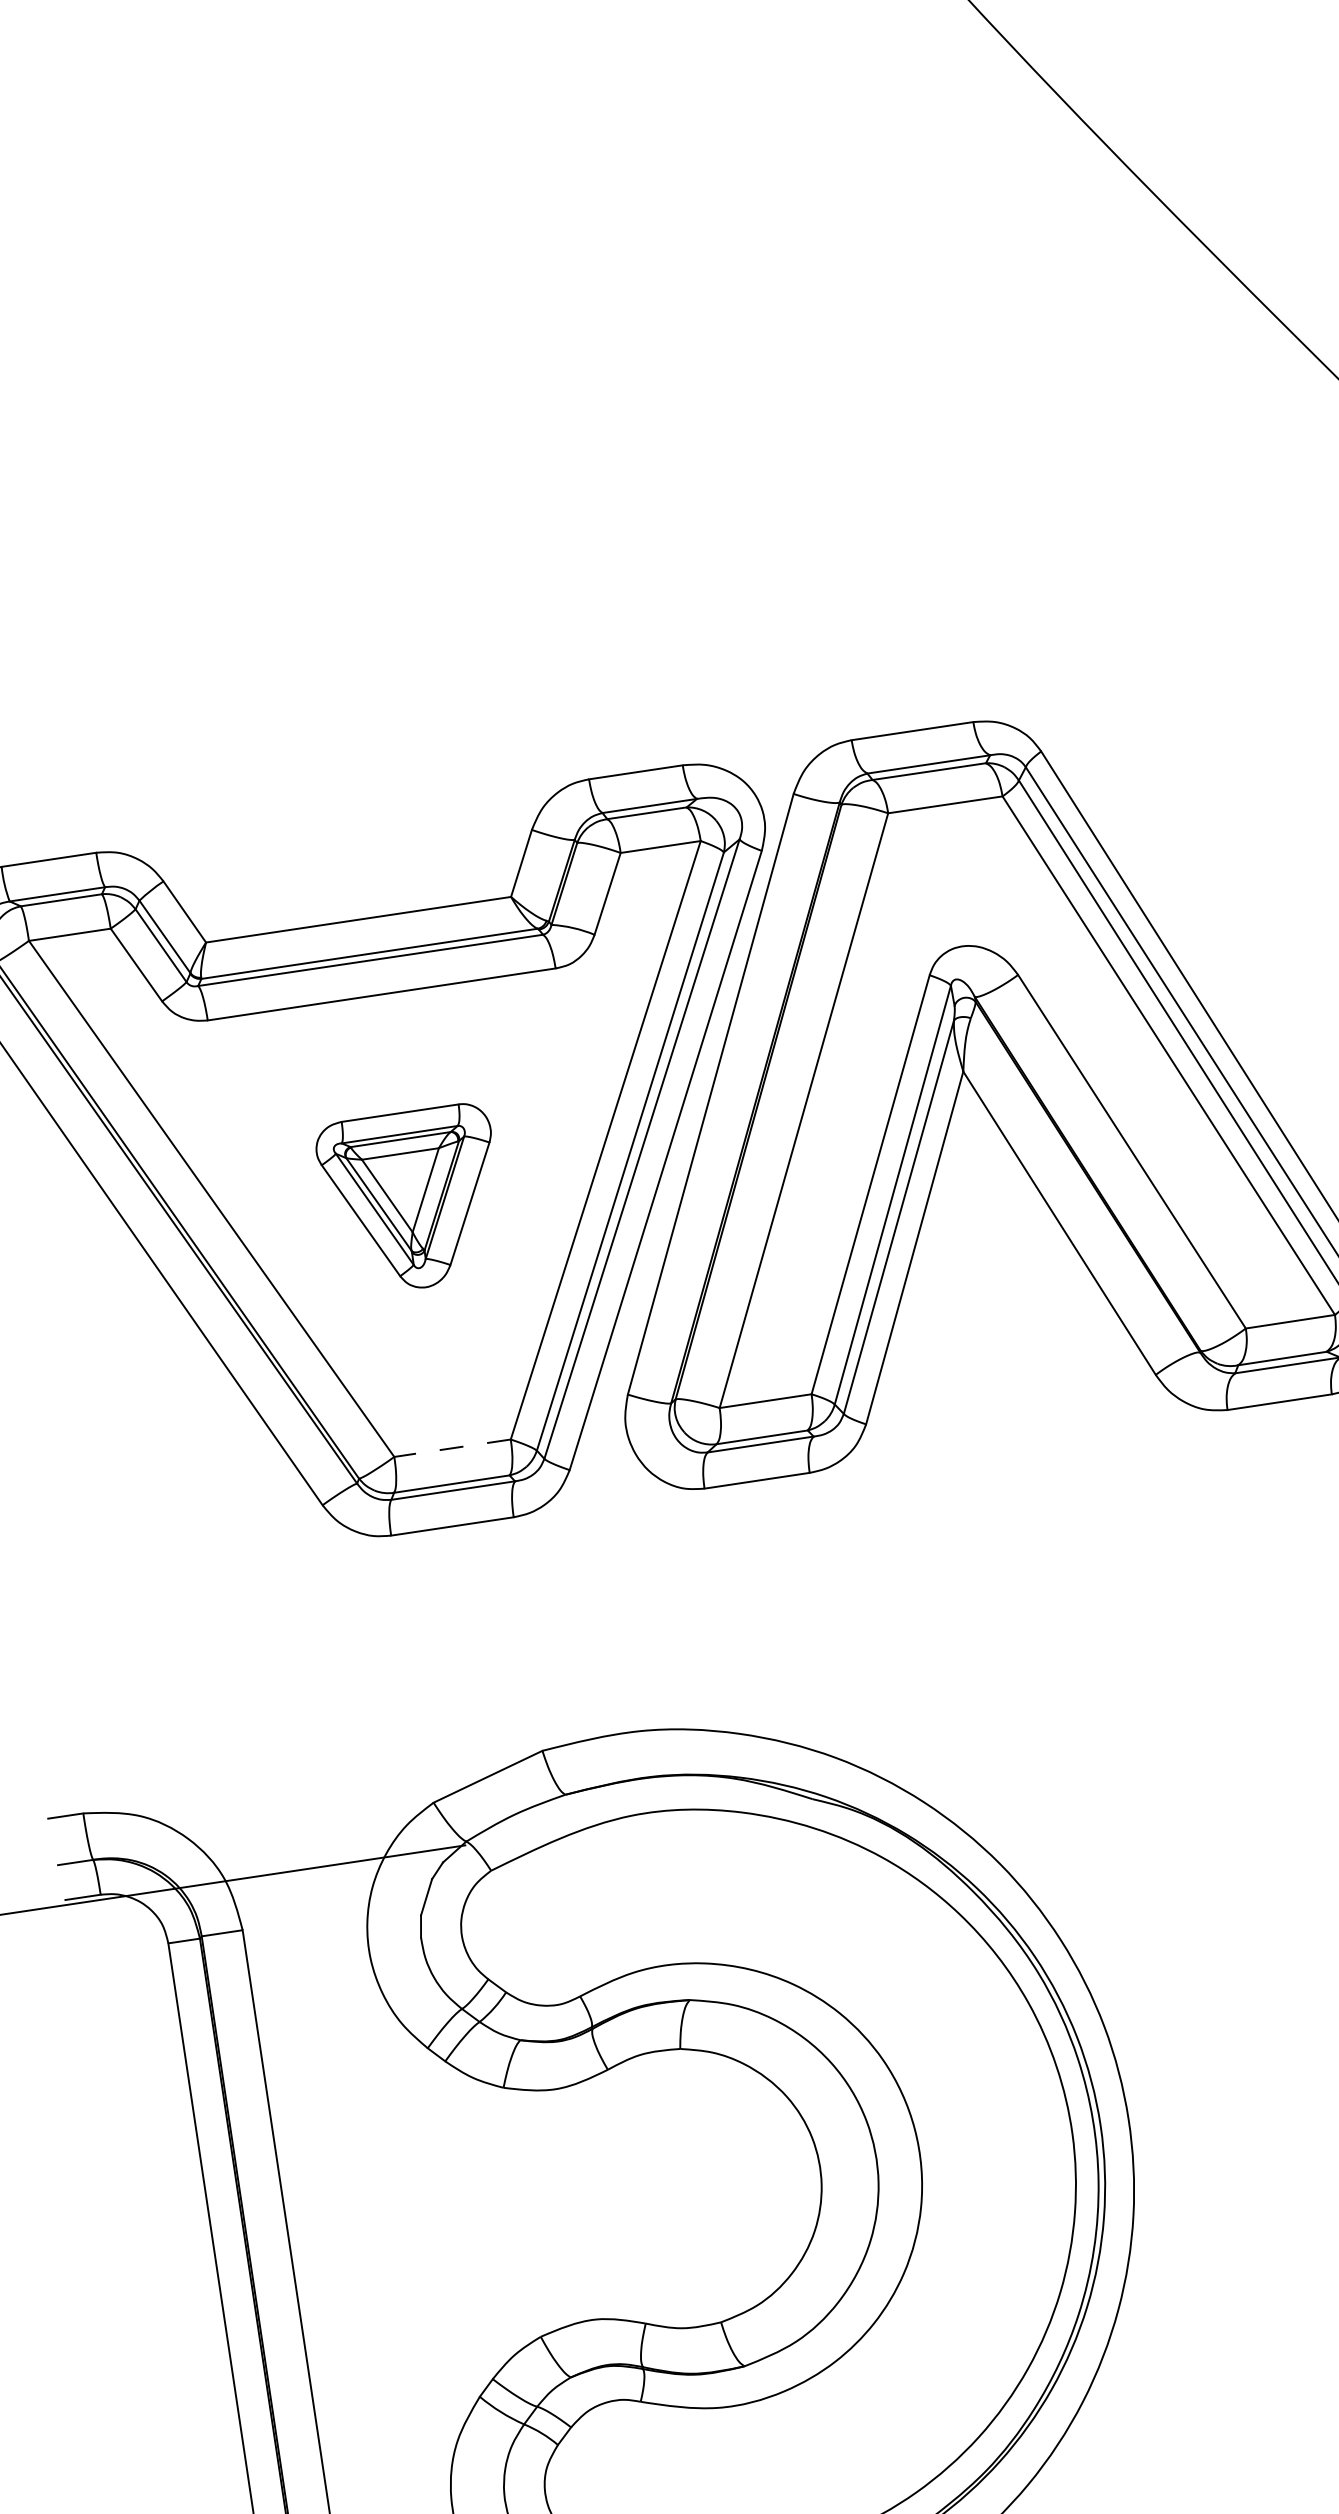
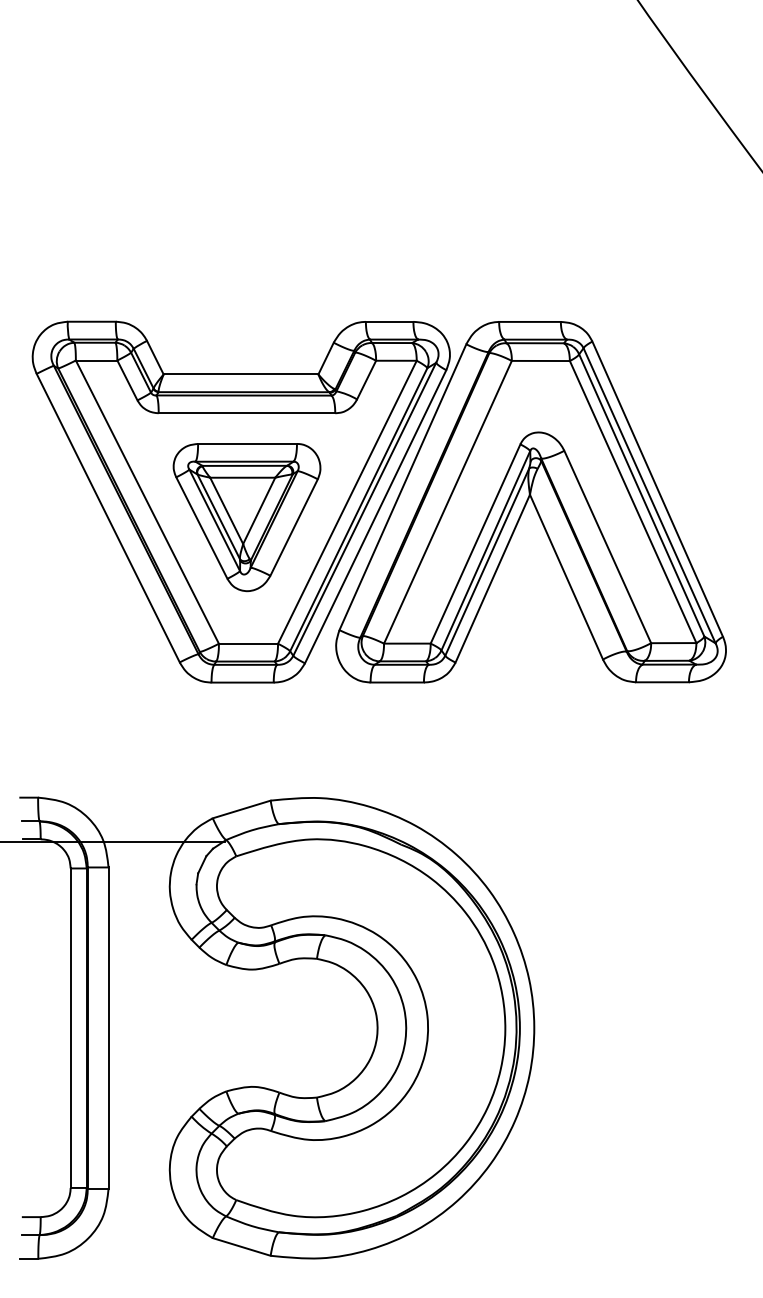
part: (411, 1199) -> (246, 517), size x1.67
line: (452, 1447) -> (248, 643), dashed -> solid

